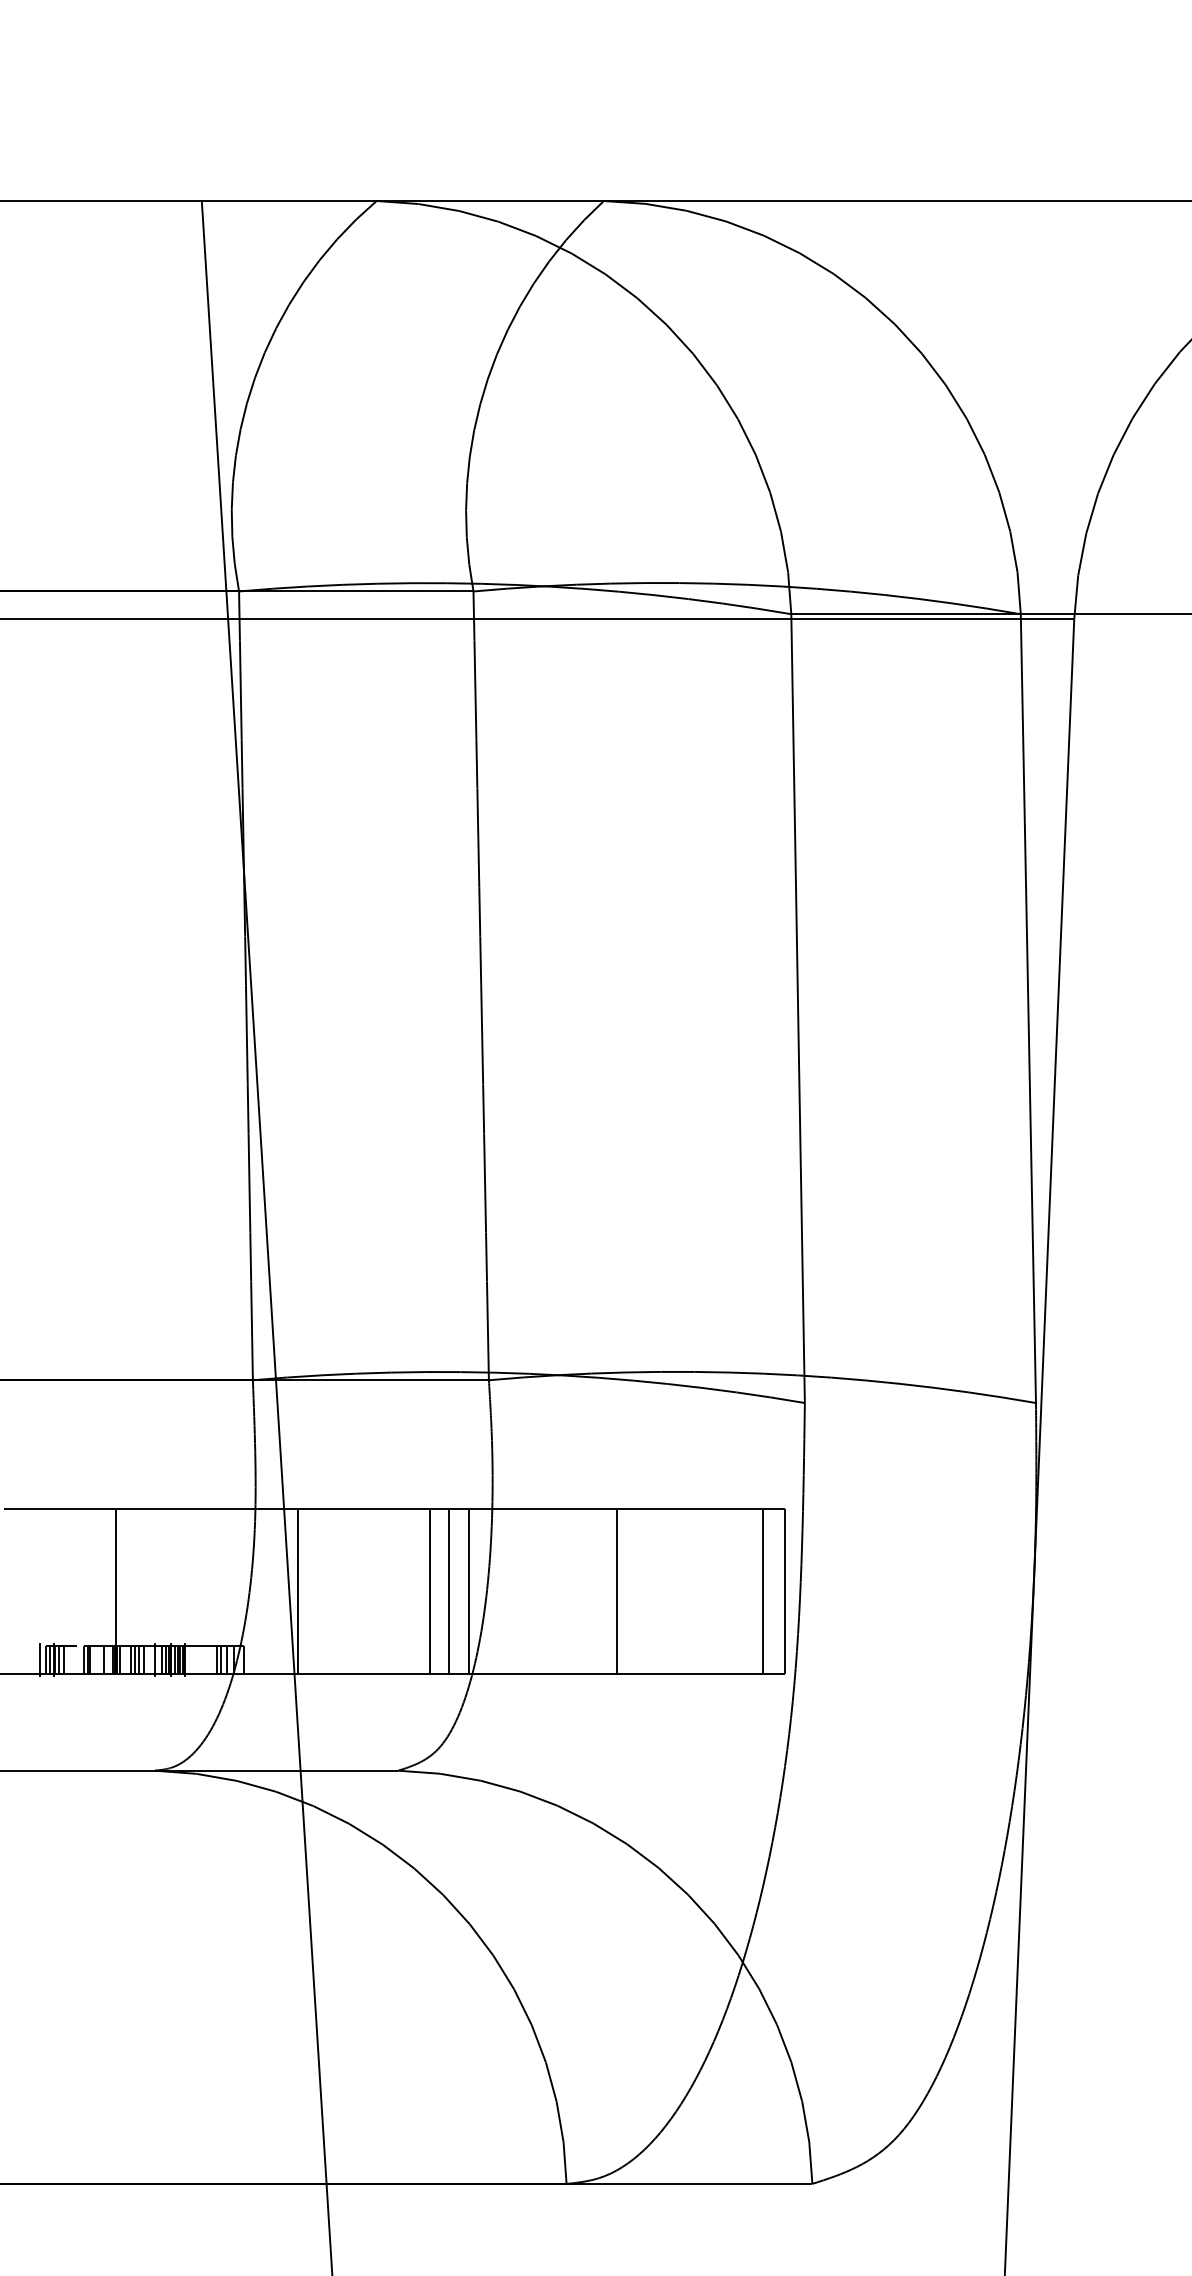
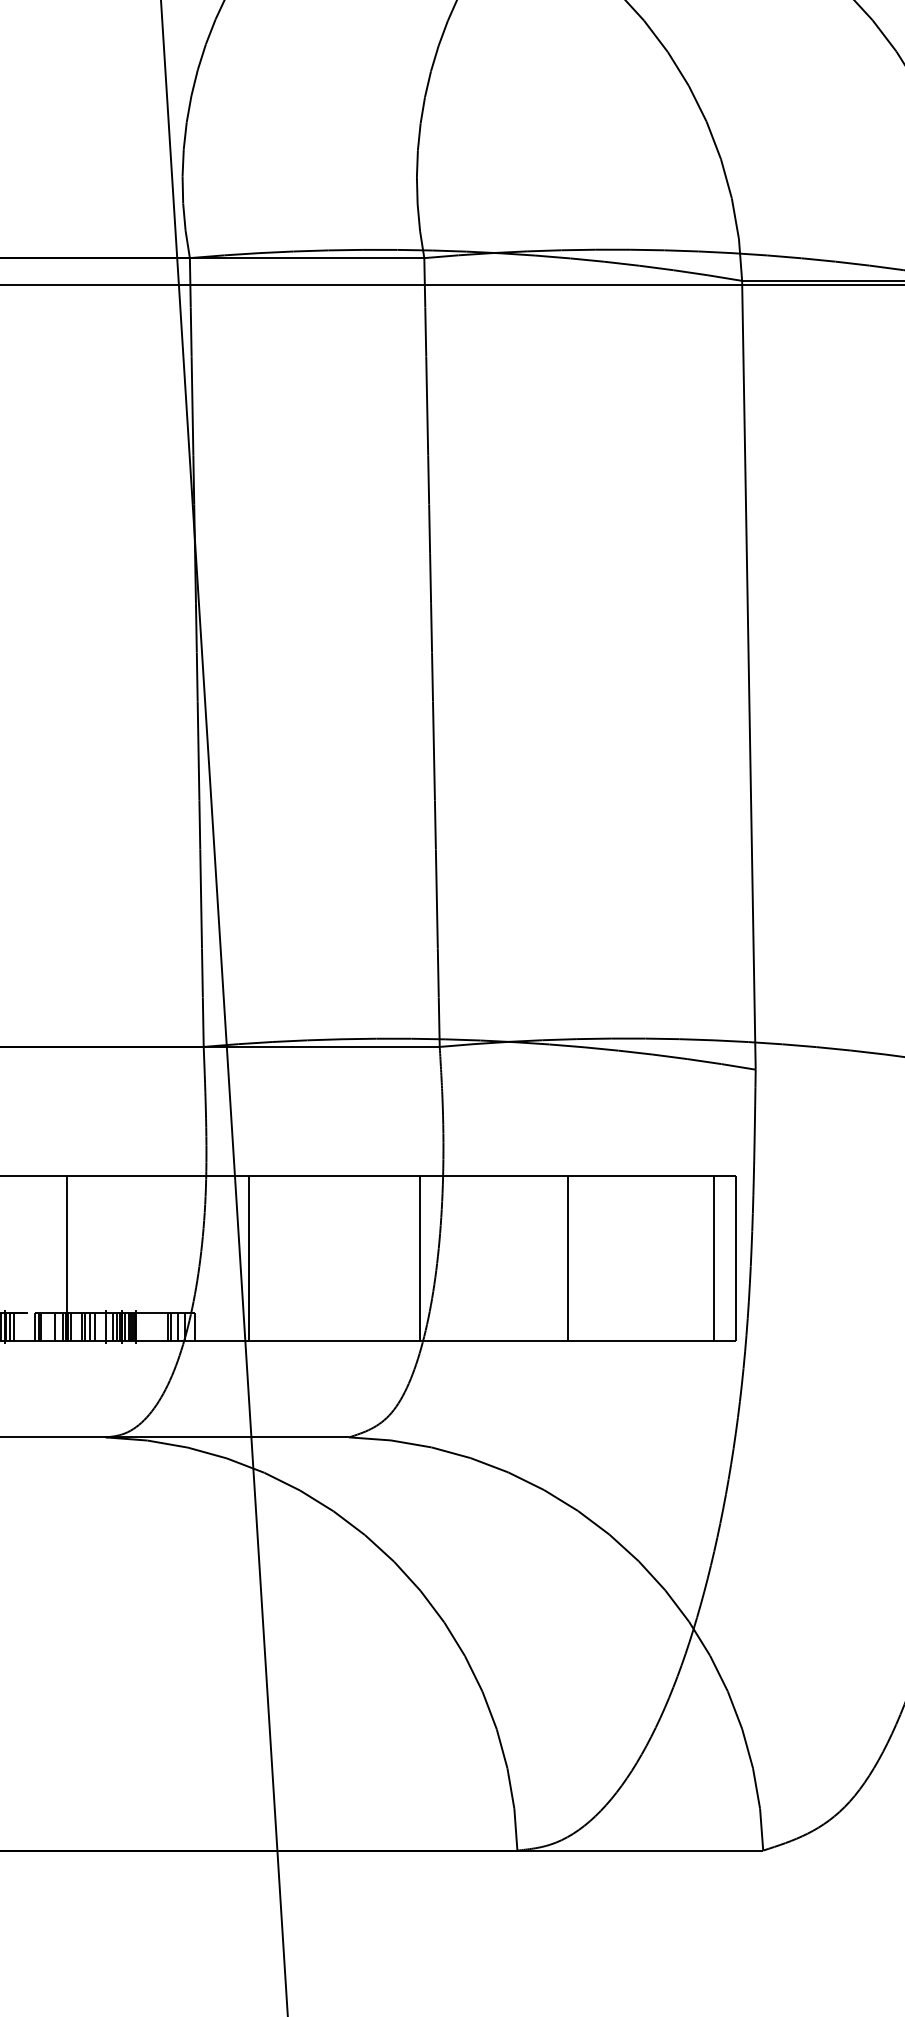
line: (430, 1591) -> (381, 1258), removed
line: (448, 1591) -> (399, 1258), removed

